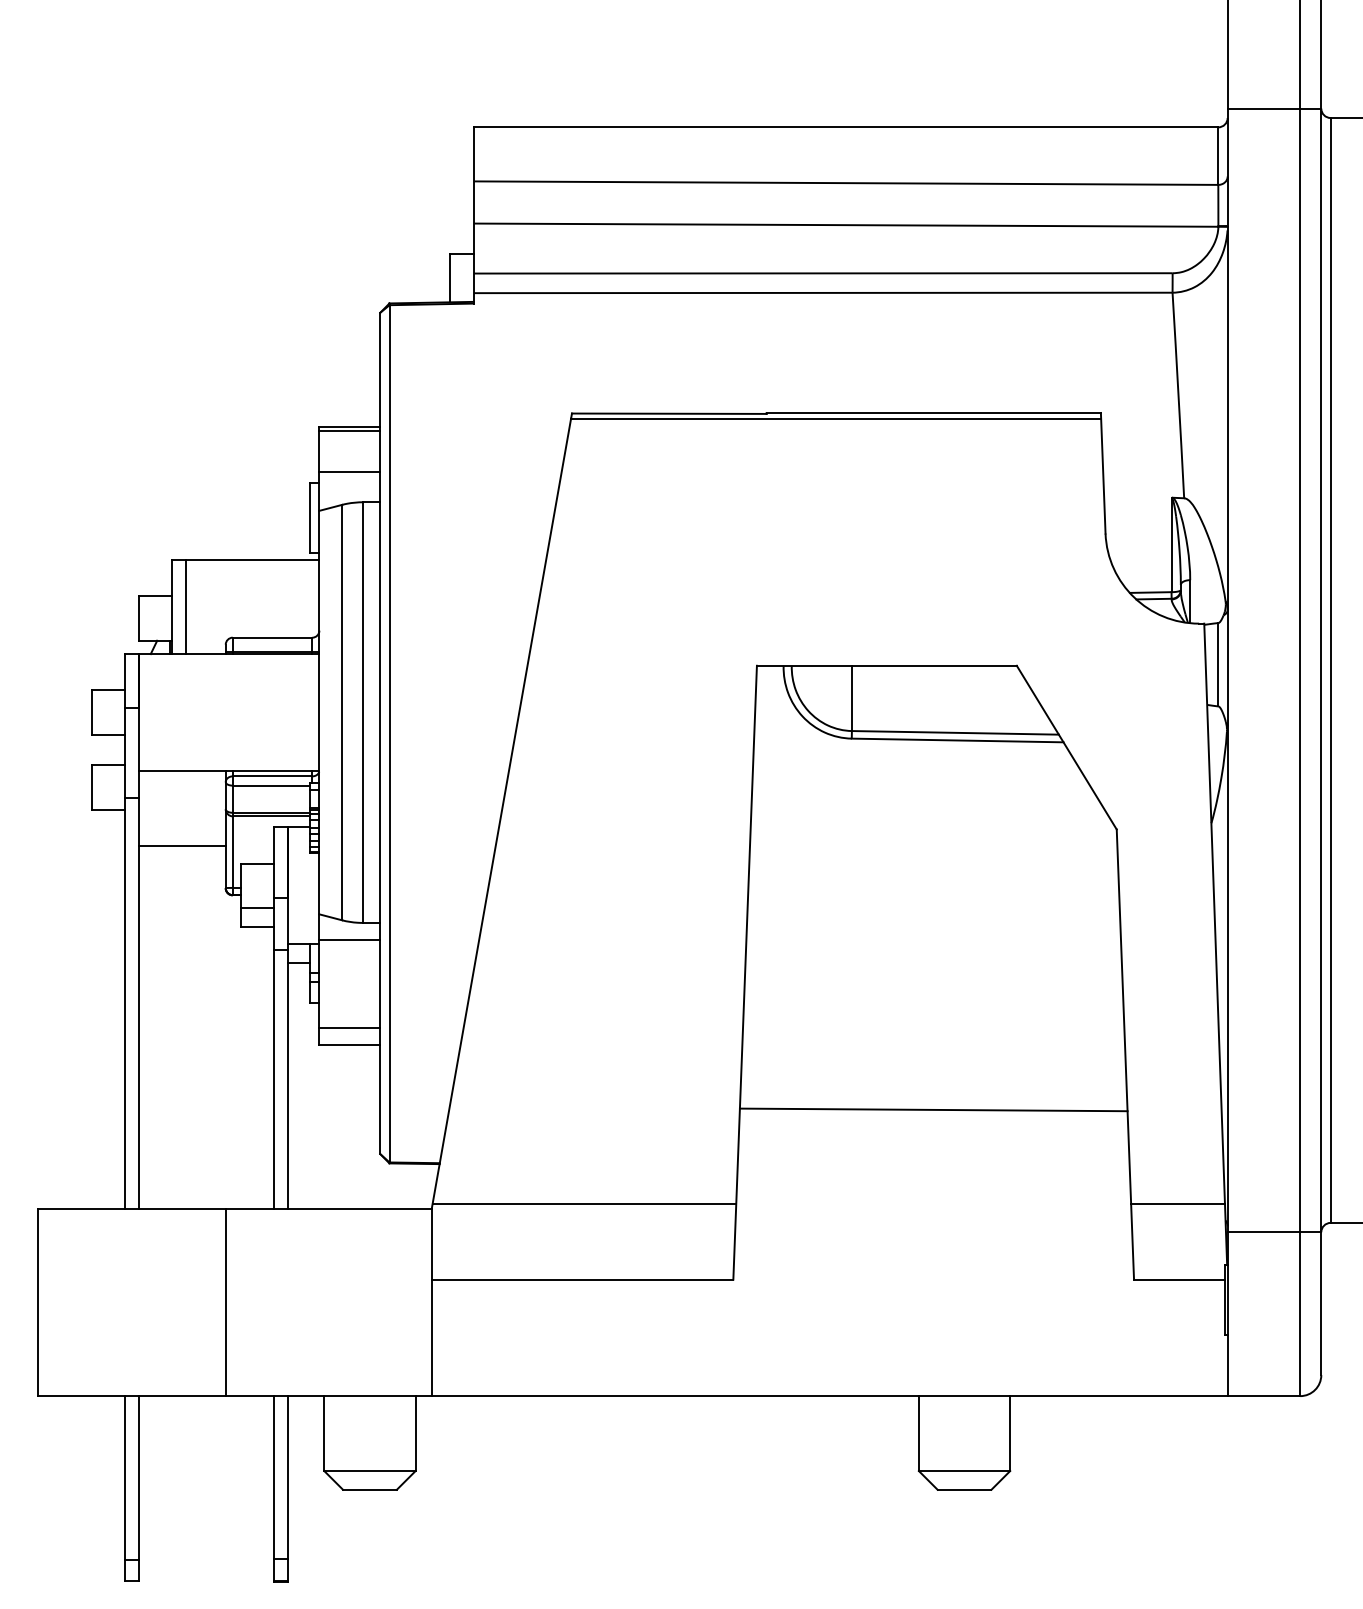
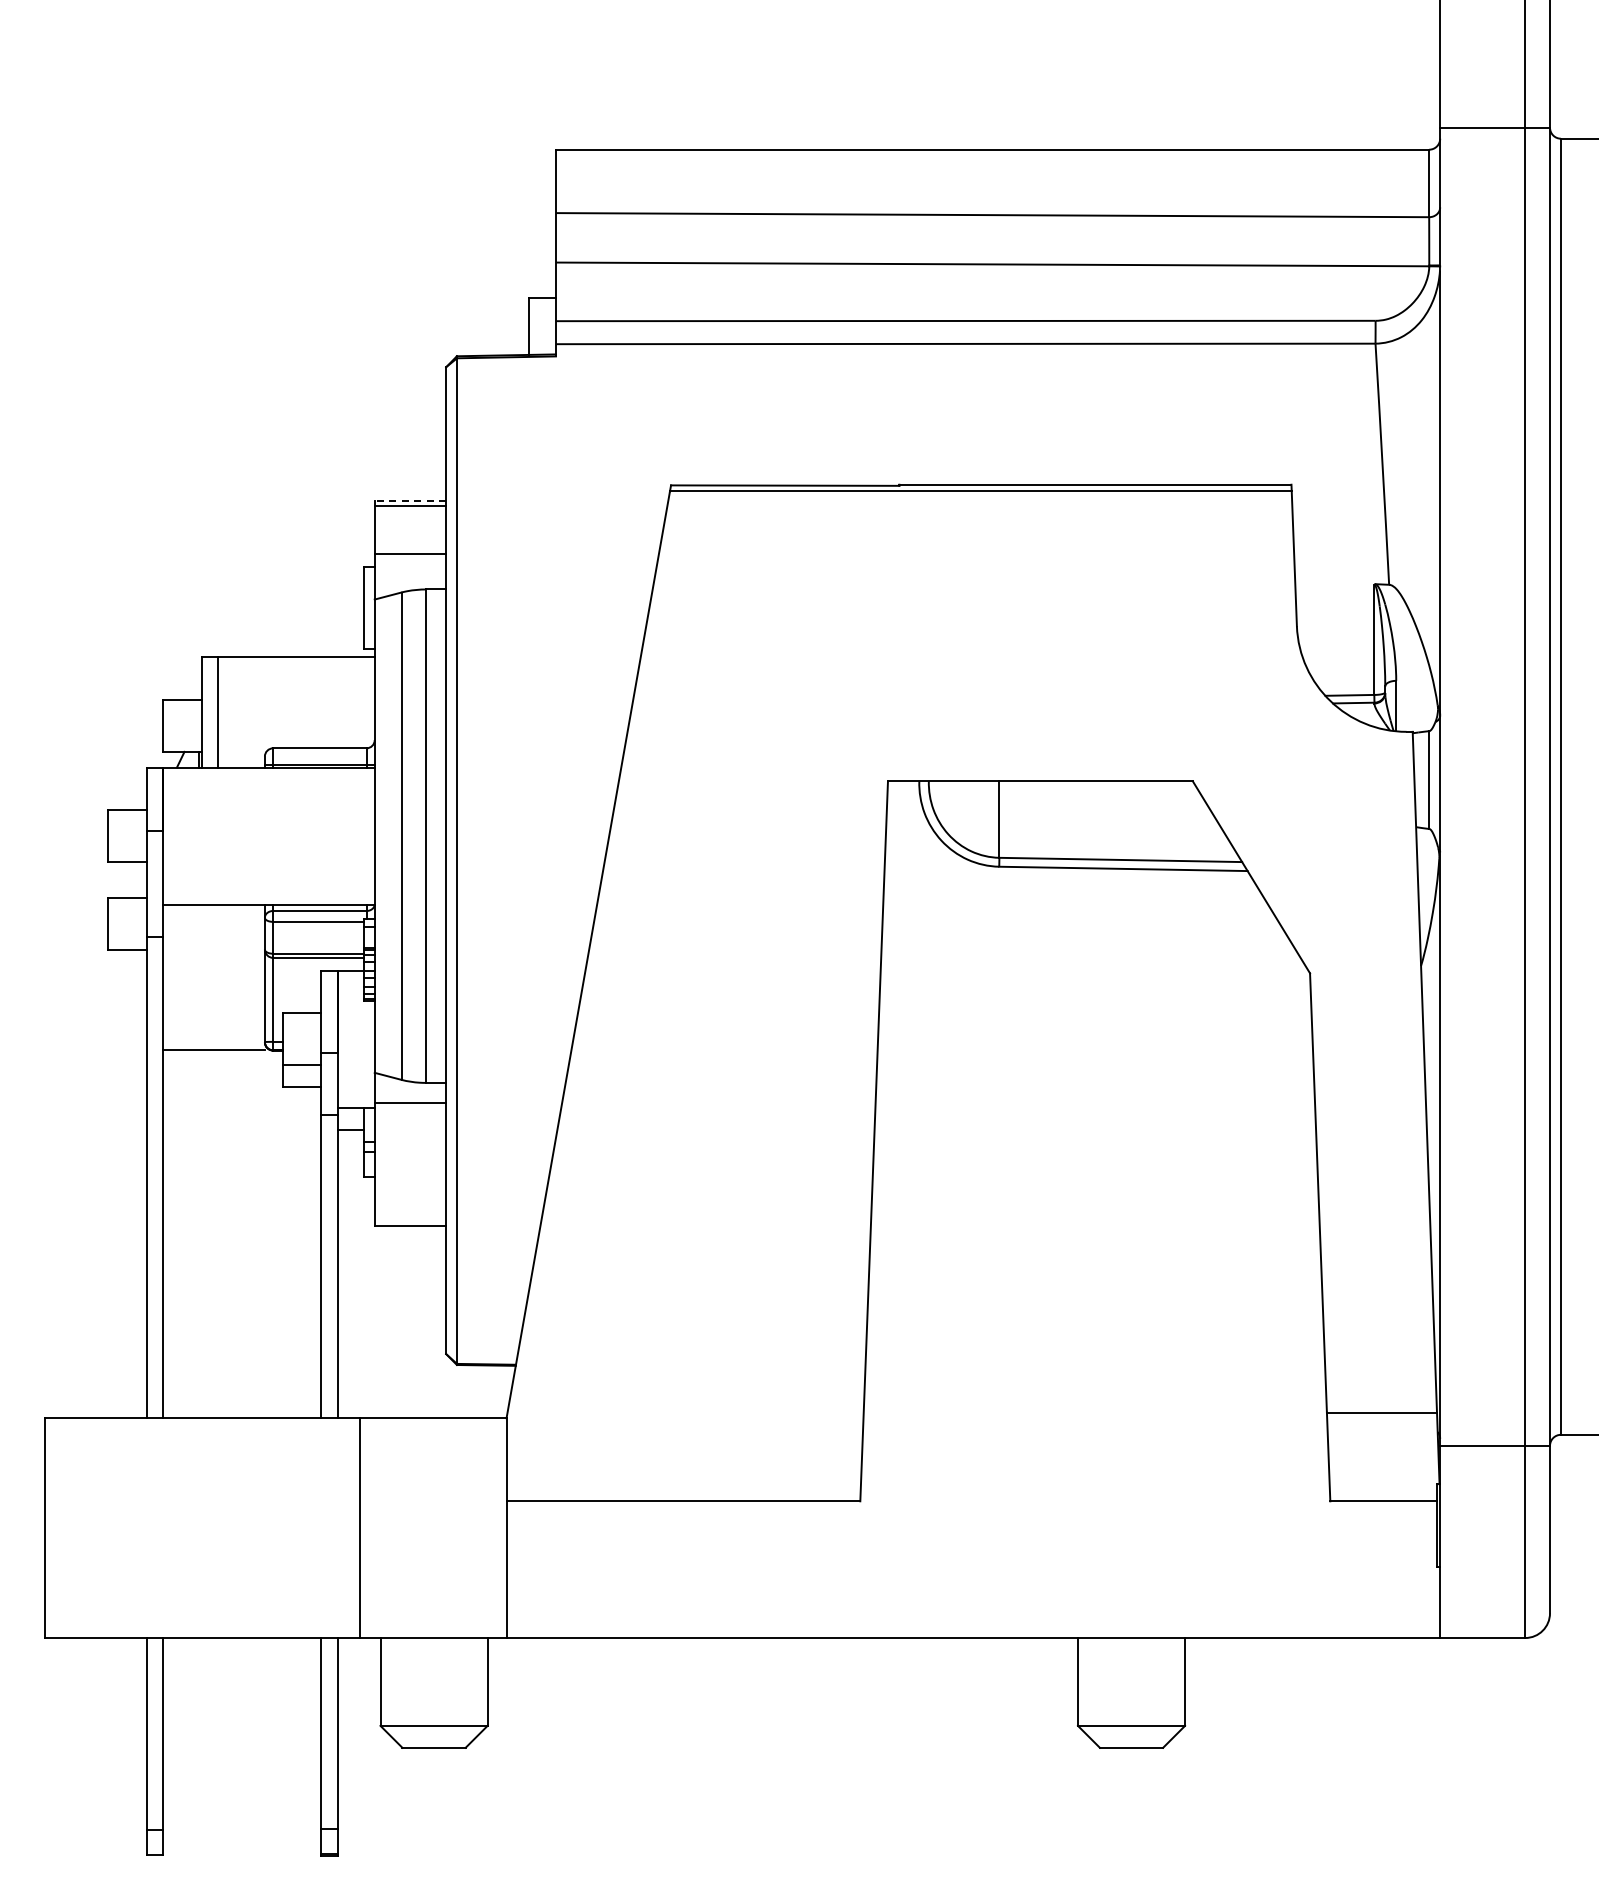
line: (349, 427) -> (410, 501), solid -> dashed
line: (181, 845) -> (213, 1049), moved
line: (349, 1028) -> (410, 1206), removed
line: (933, 1109) -> (1095, 1301), removed
line: (584, 1203) -> (685, 1412), removed
line: (225, 1302) -> (359, 1528), moved

